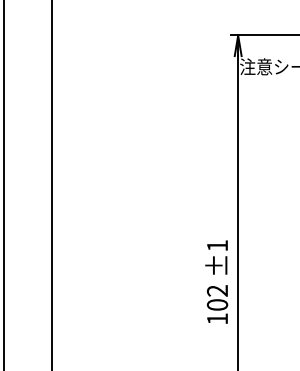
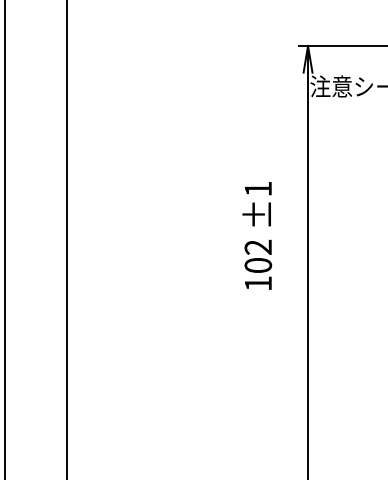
text: (216, 281) -> (257, 235), moved

